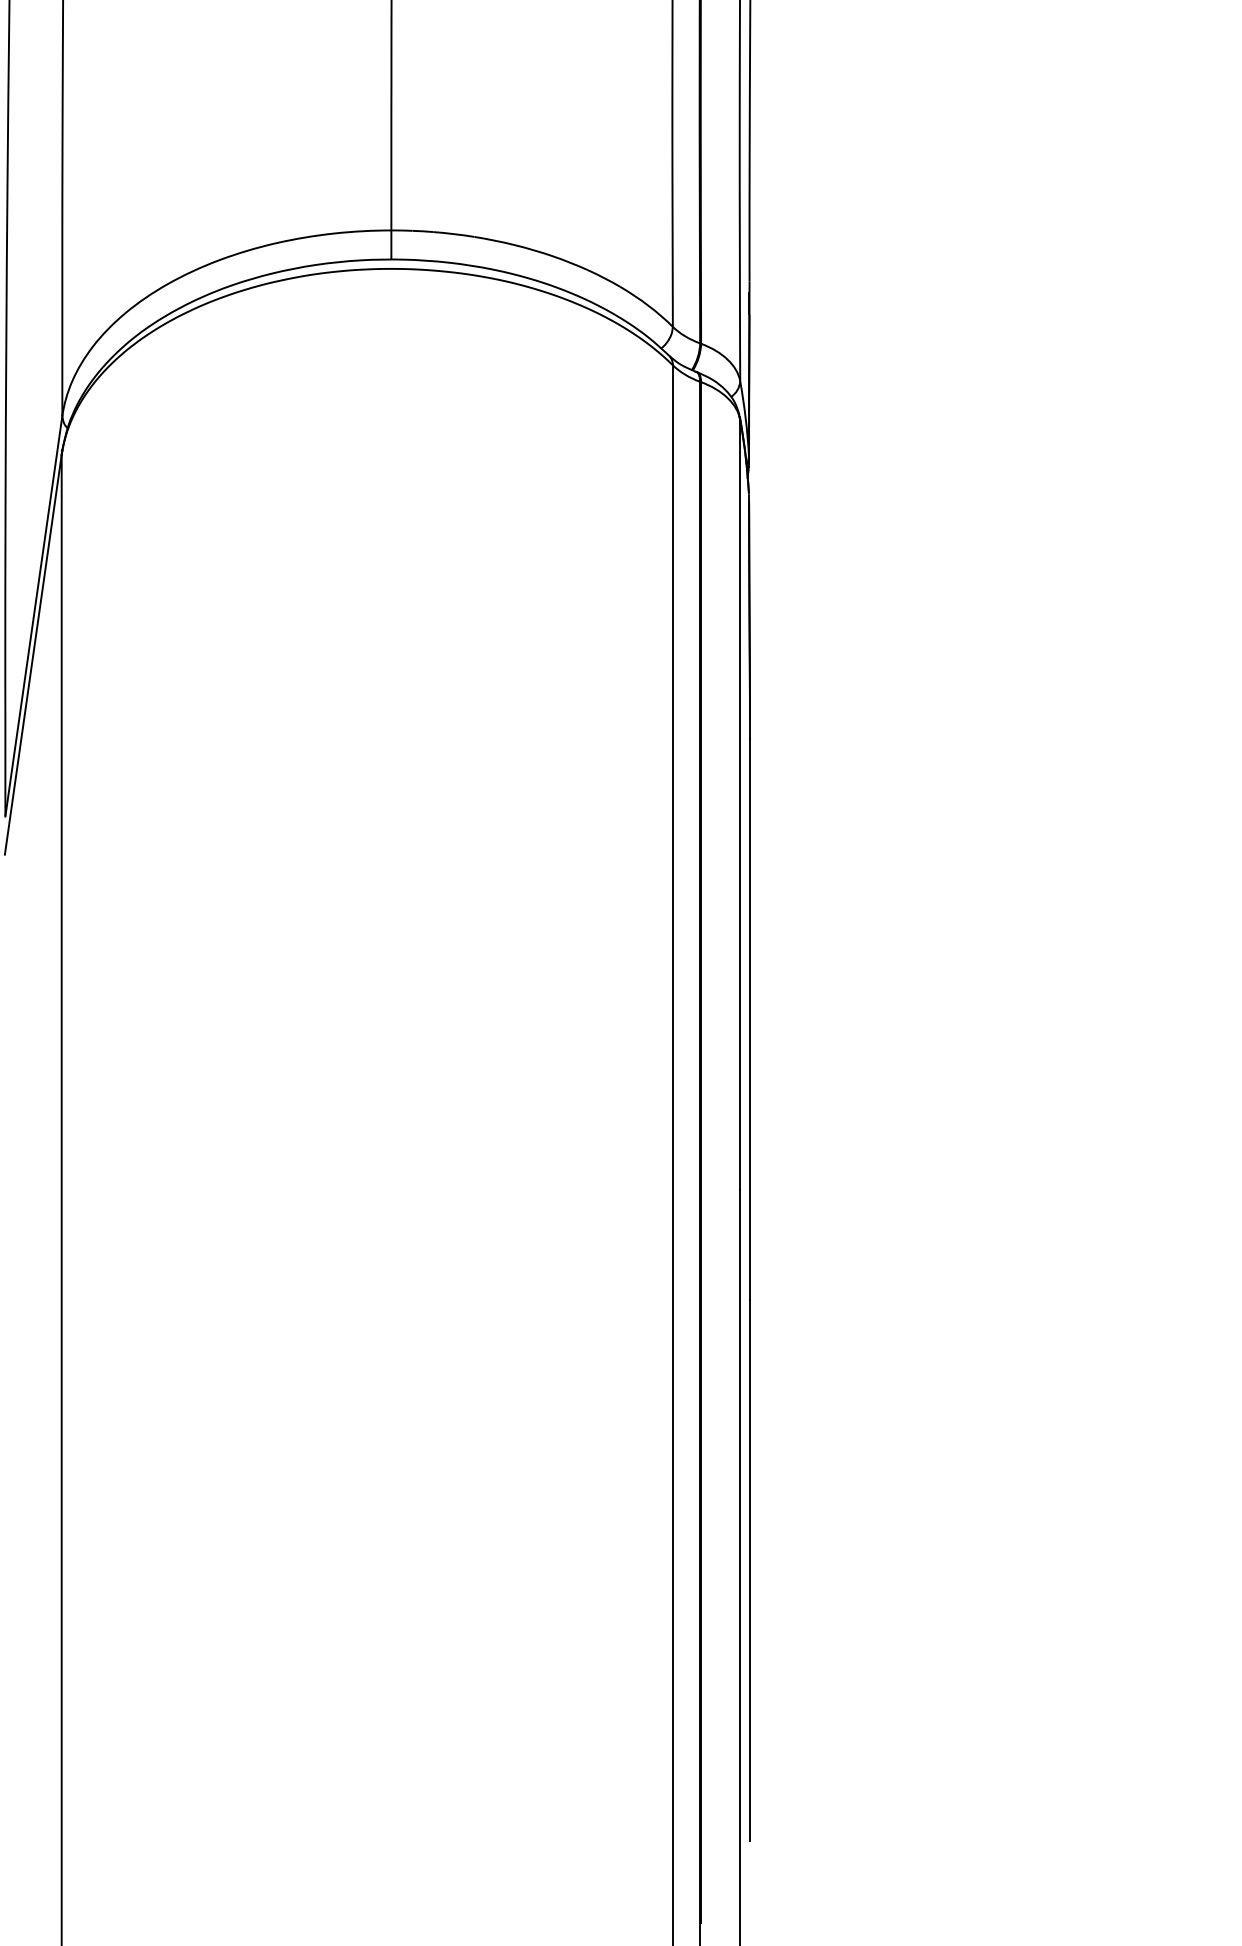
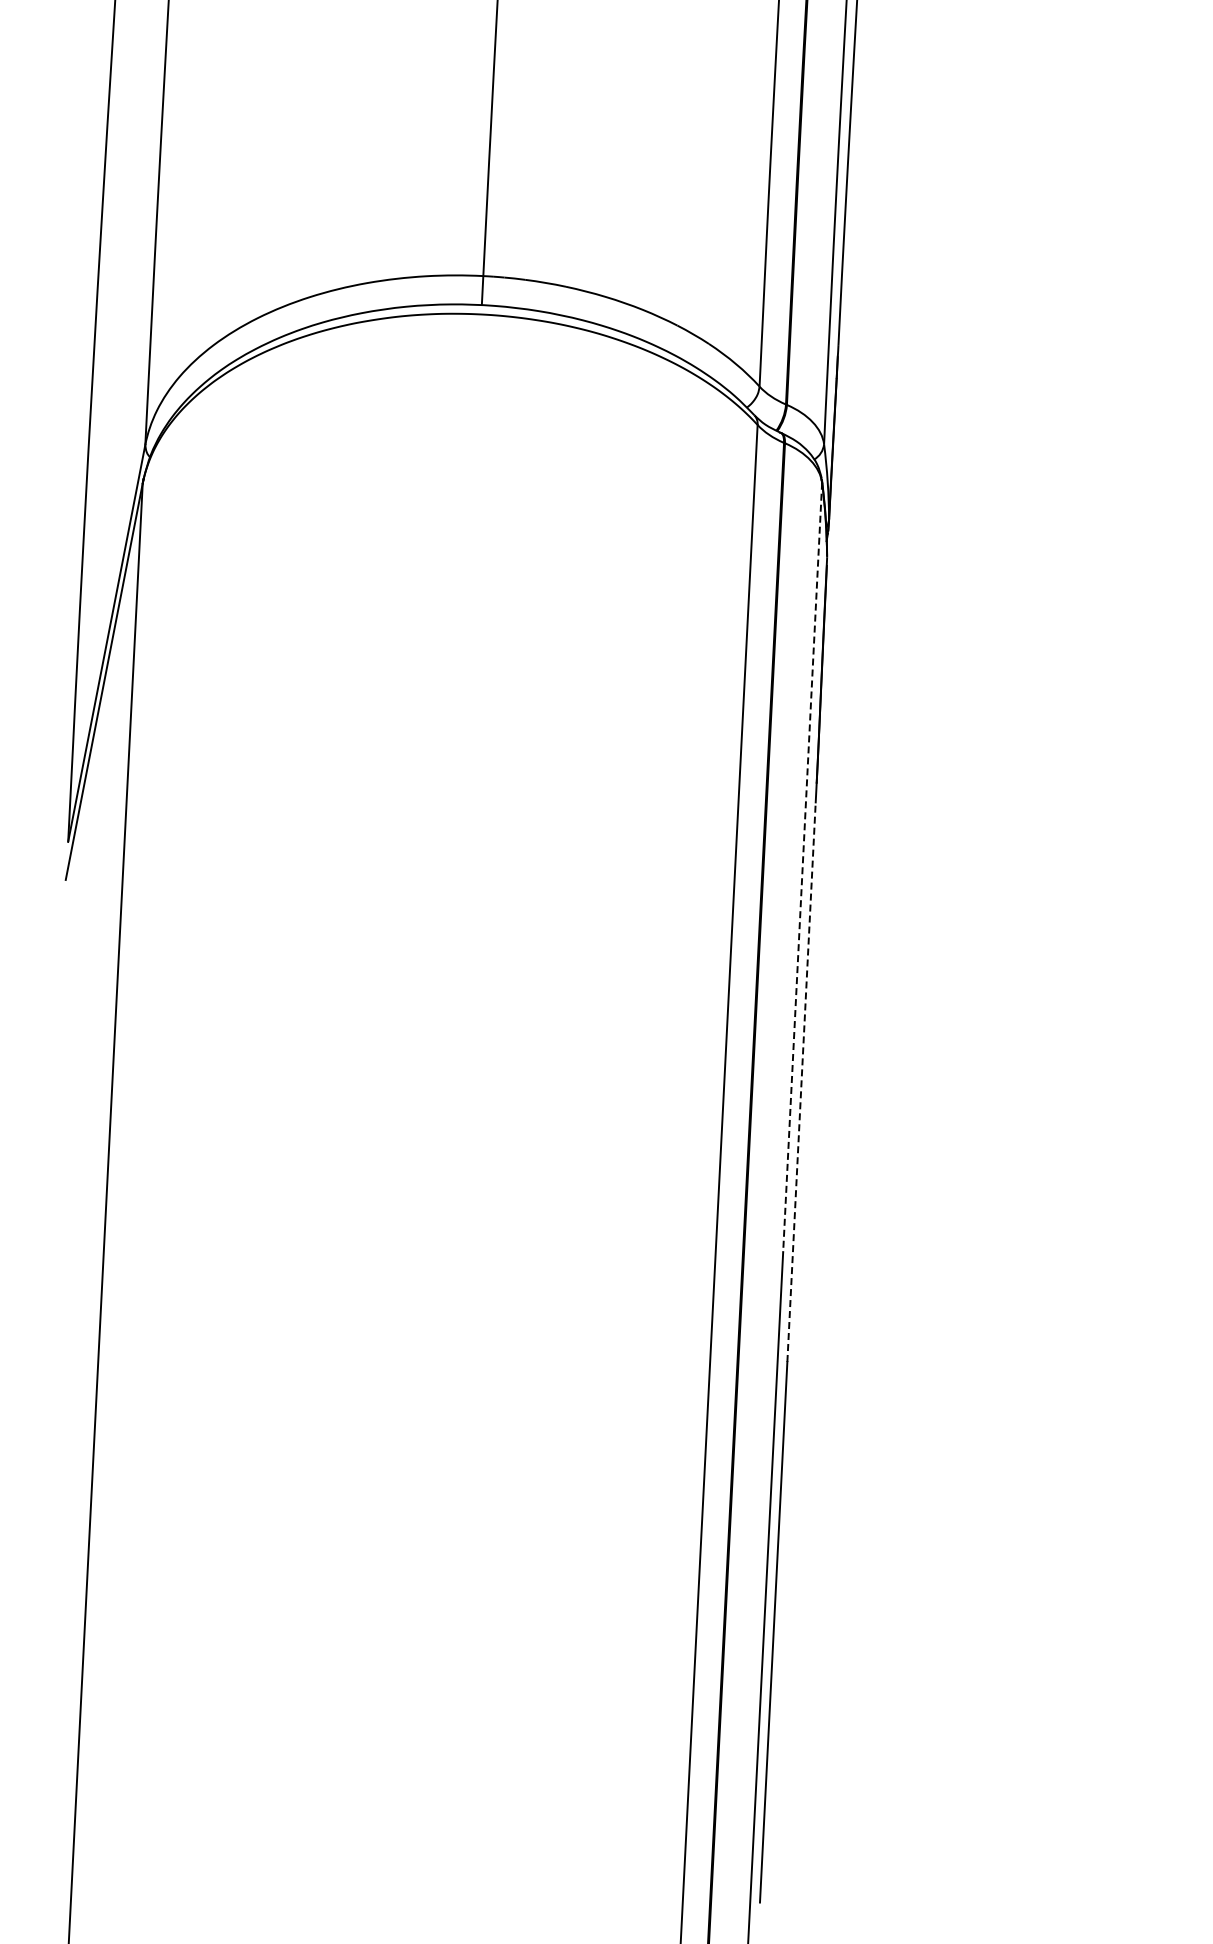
line: (740, 805) -> (802, 868), solid -> dashed
line: (749, 1018) -> (801, 1081), solid -> dashed

